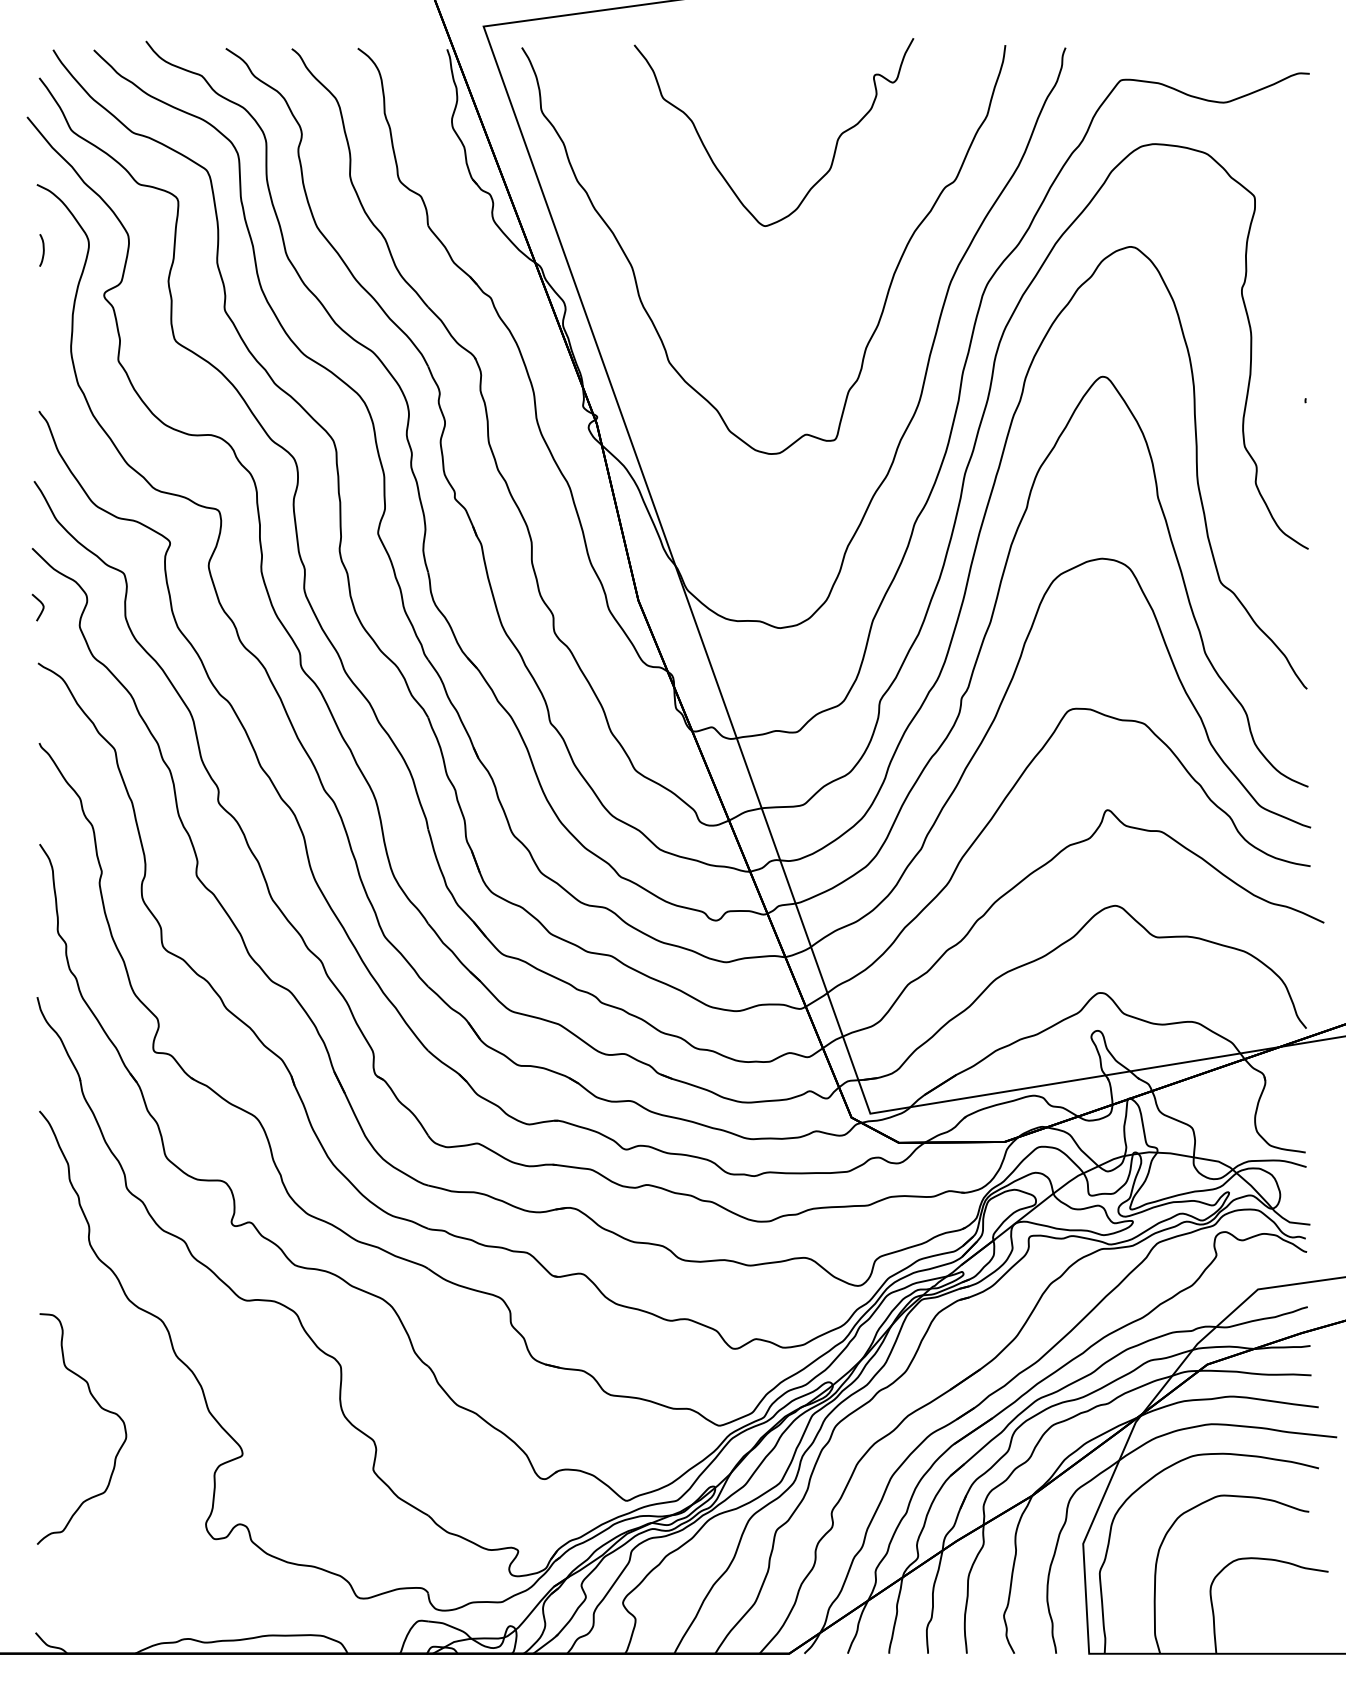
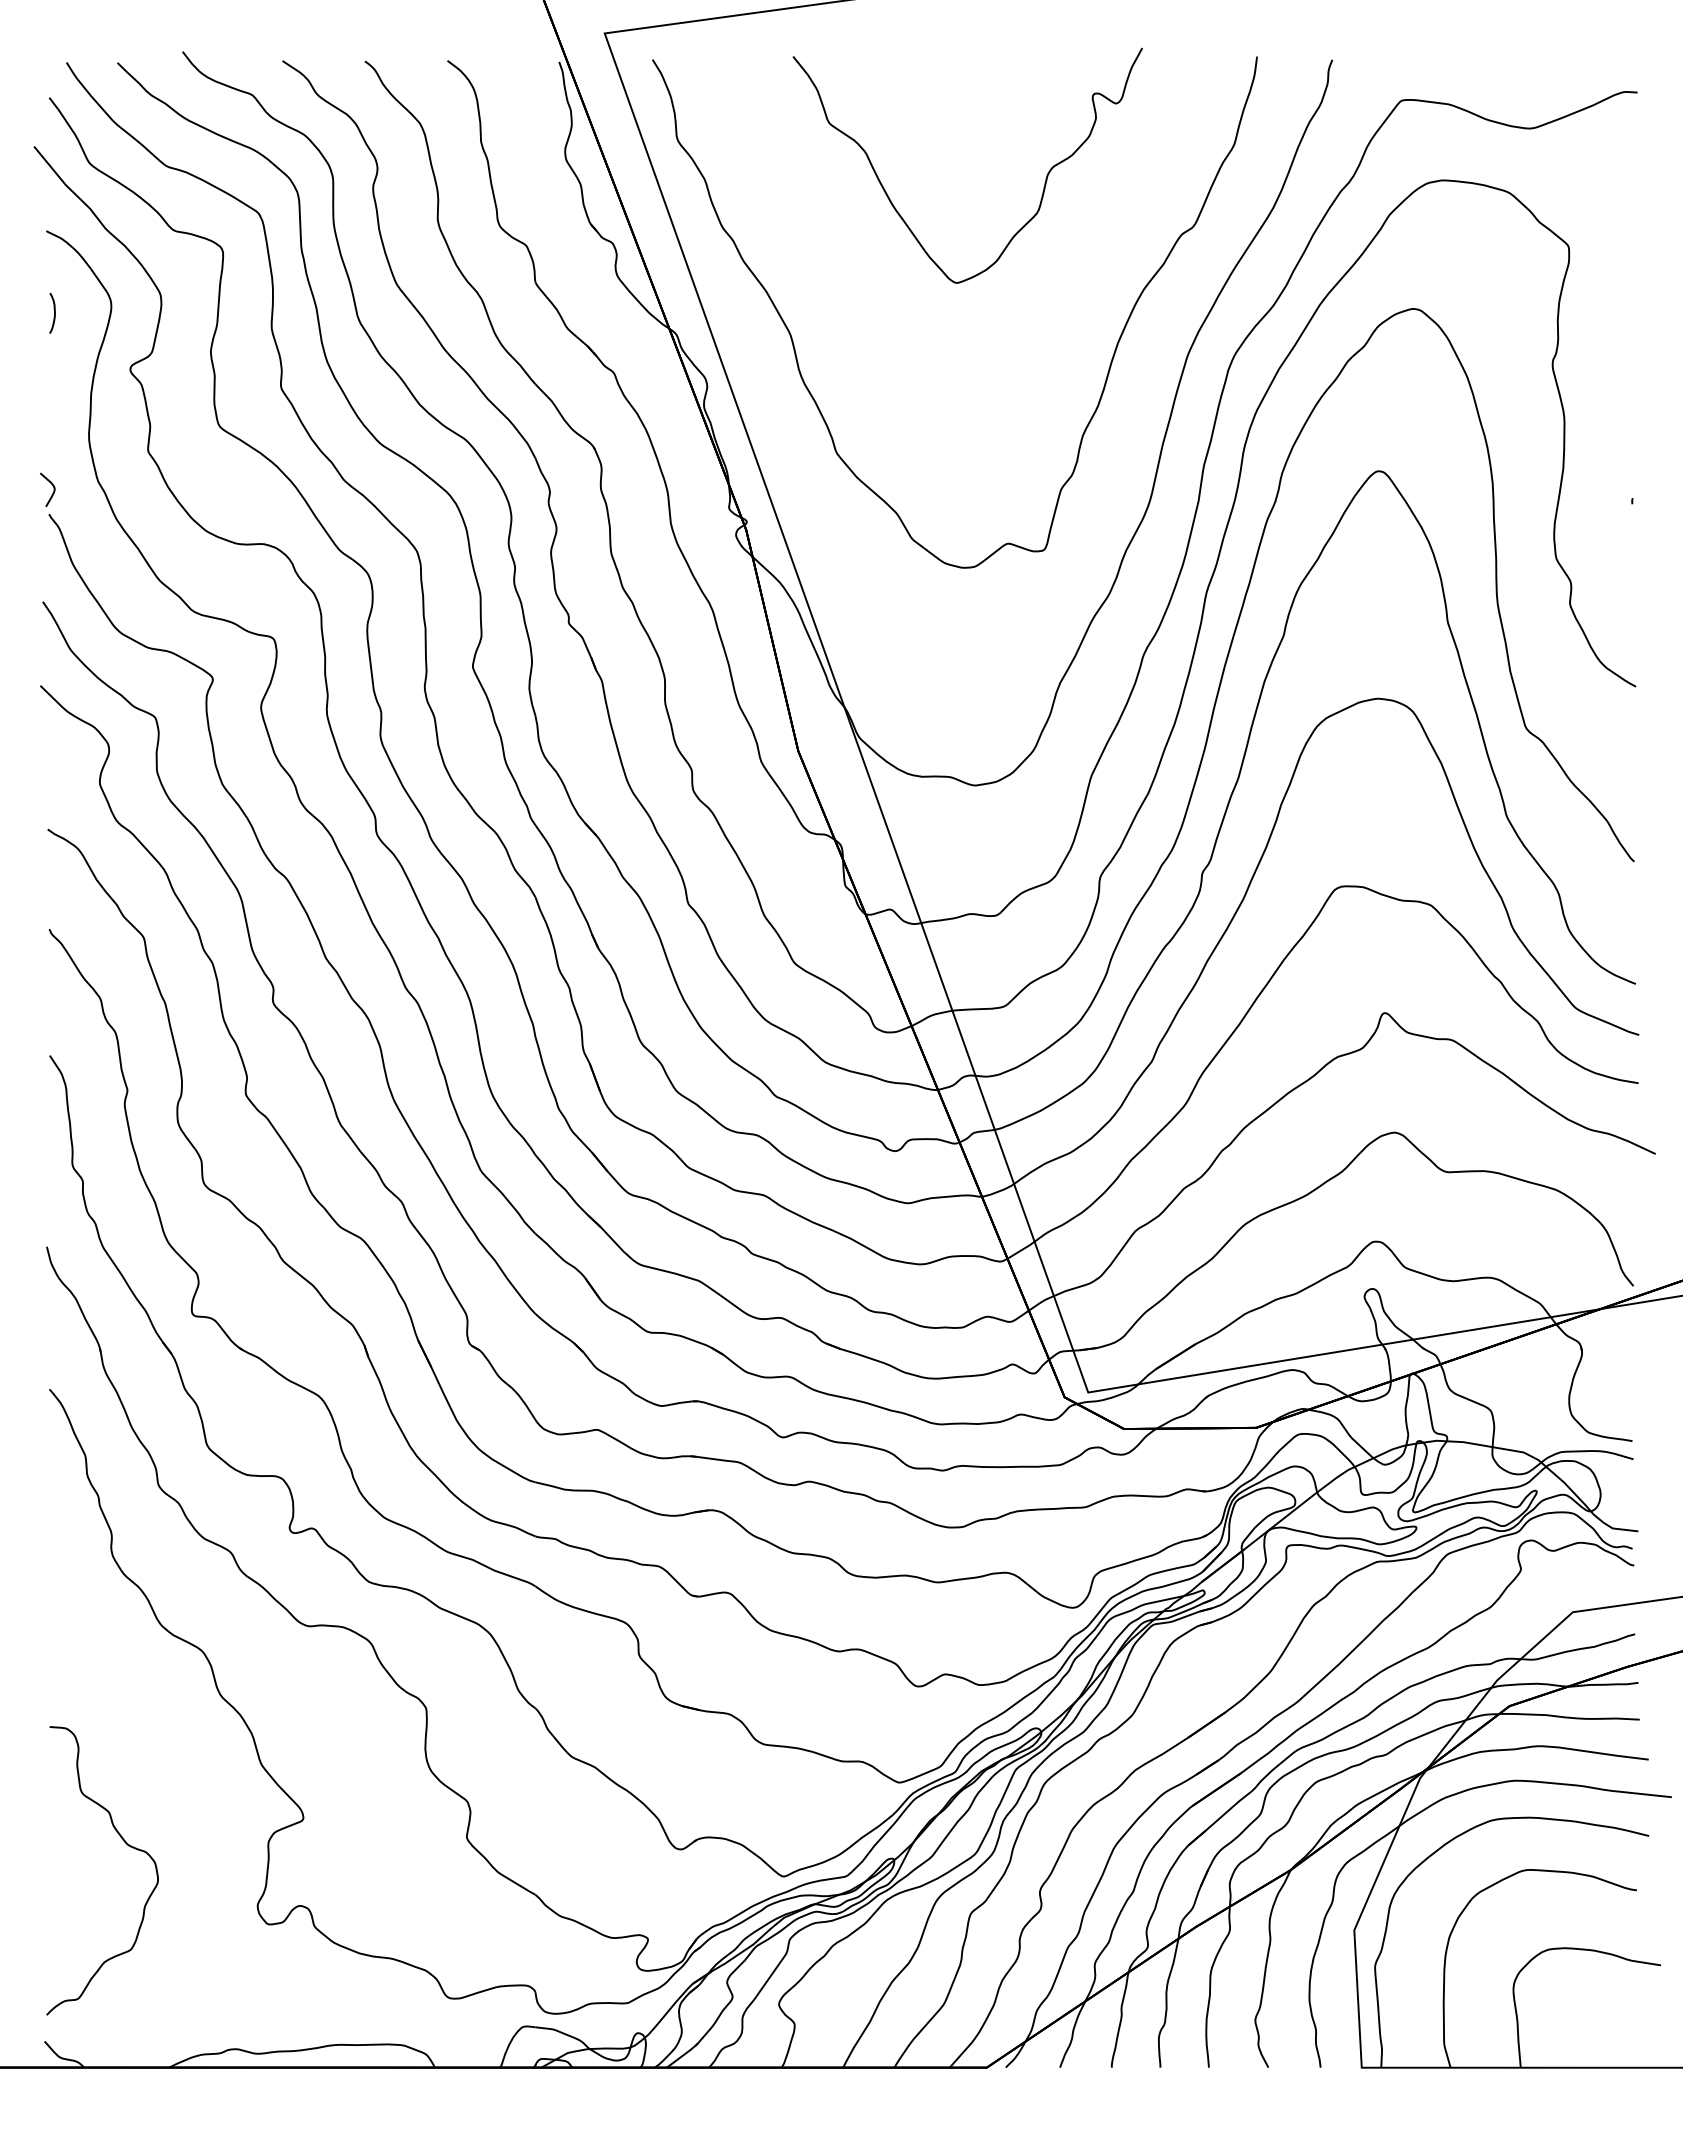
curve: (41, 604) -> (52, 486), moved
curve: (101, 1408) -> (127, 1845), moved

